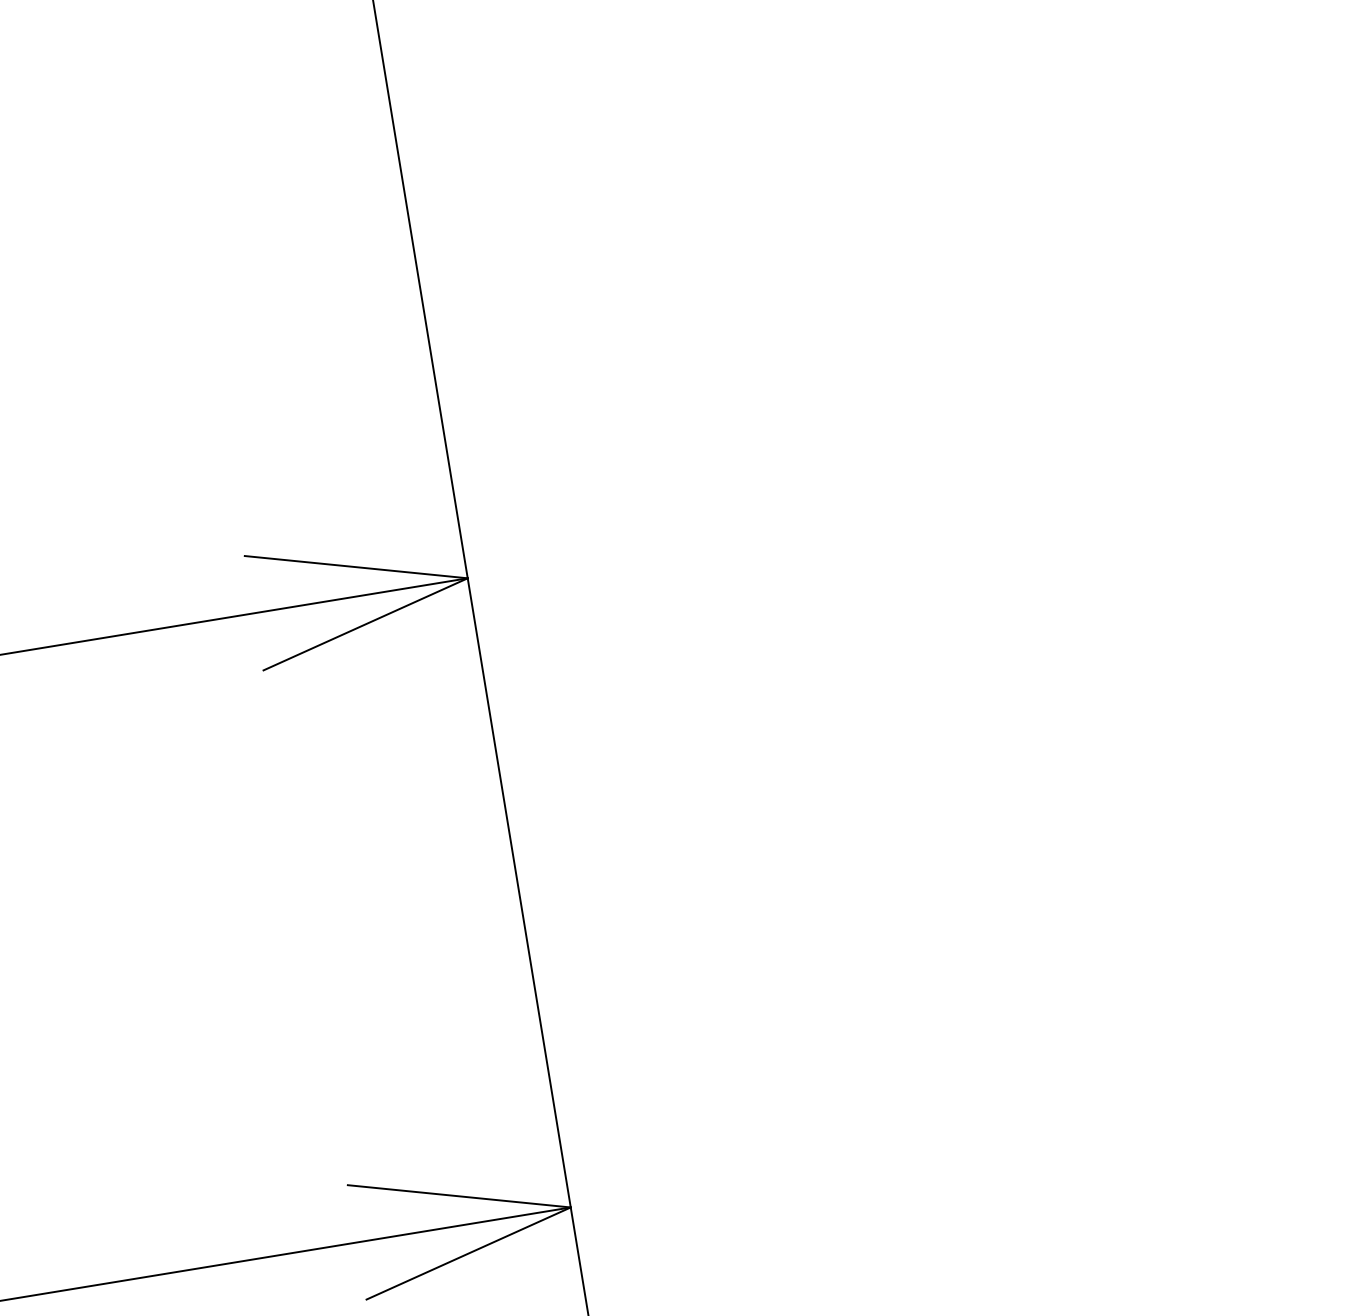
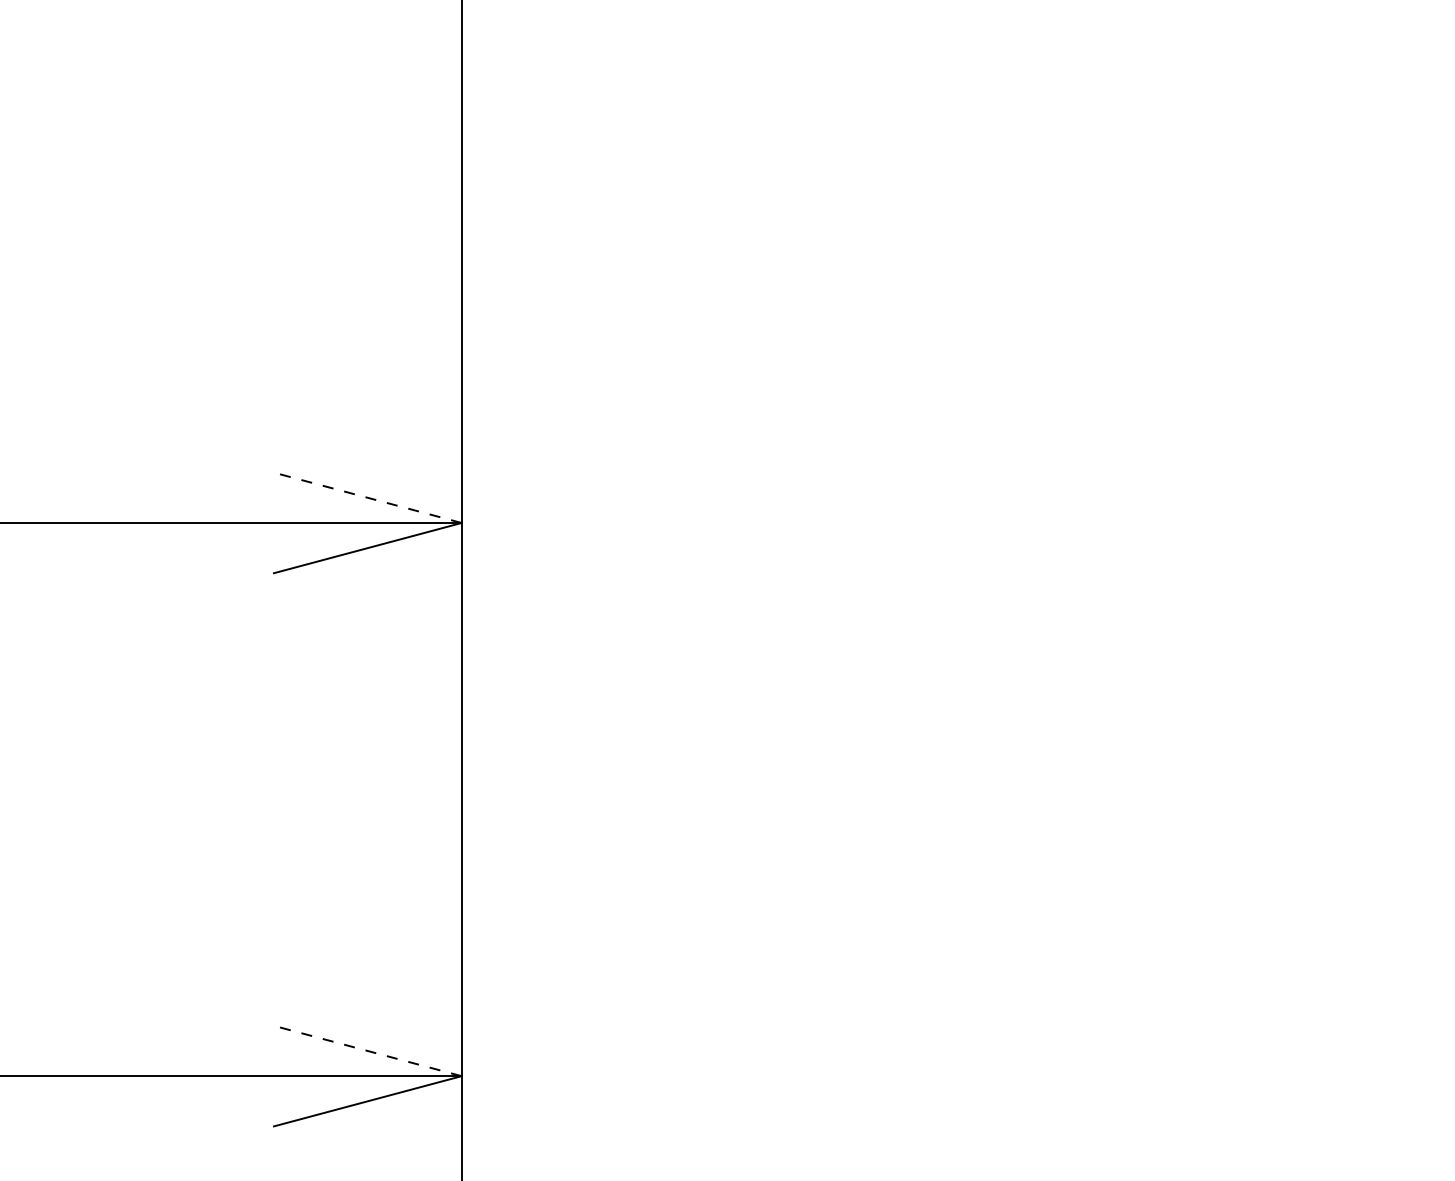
line: (355, 566) -> (367, 497), solid -> dashed
line: (458, 1195) -> (367, 1050), solid -> dashed

